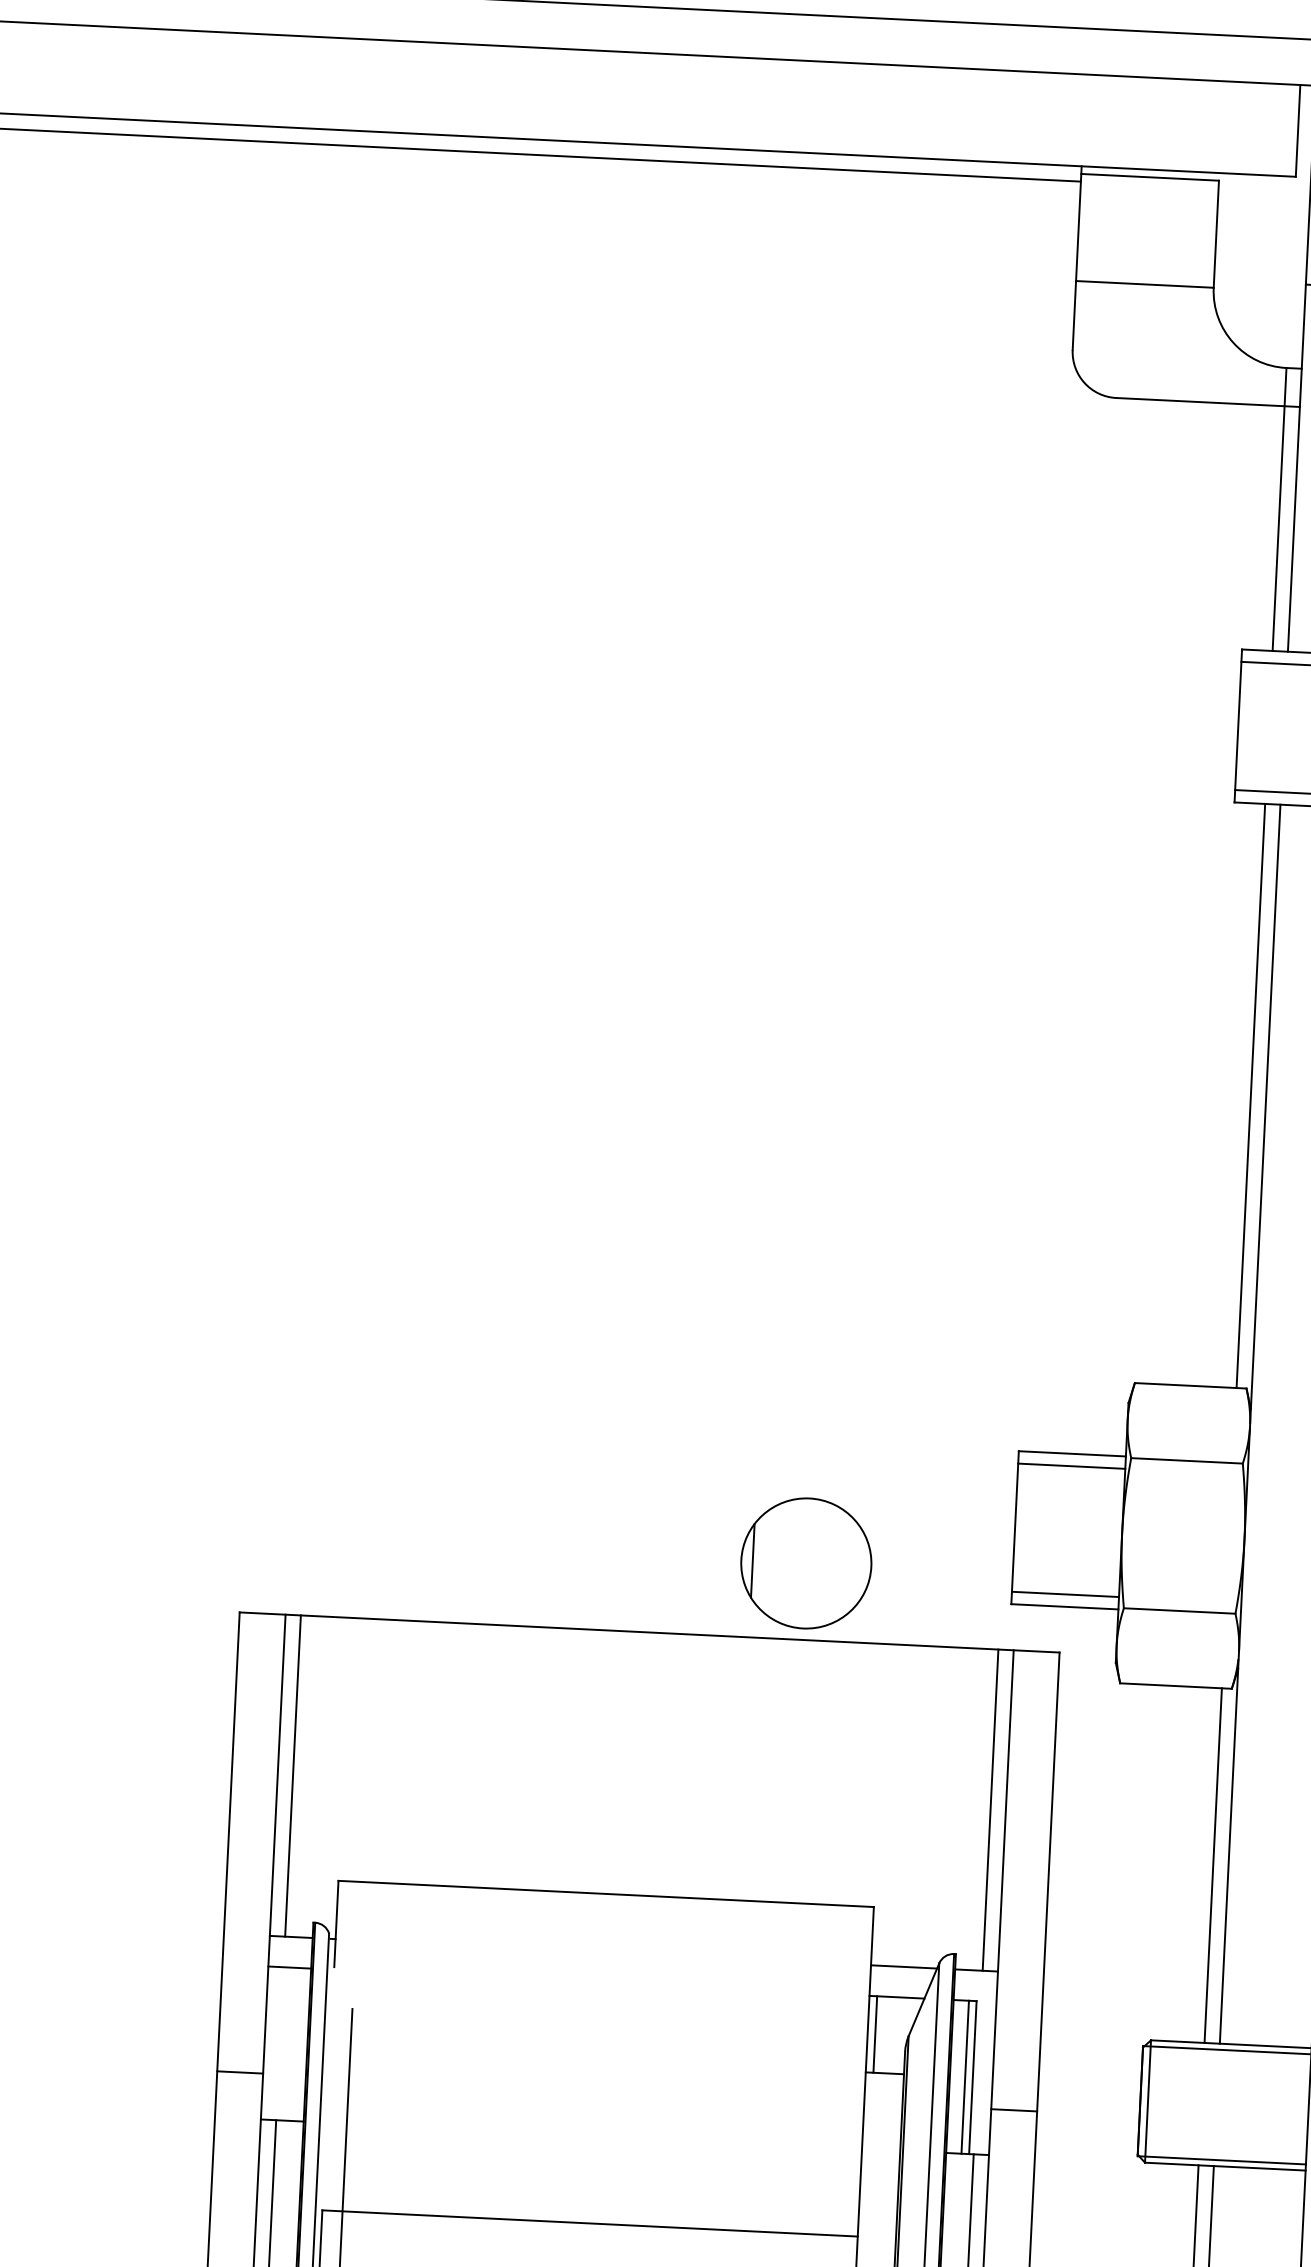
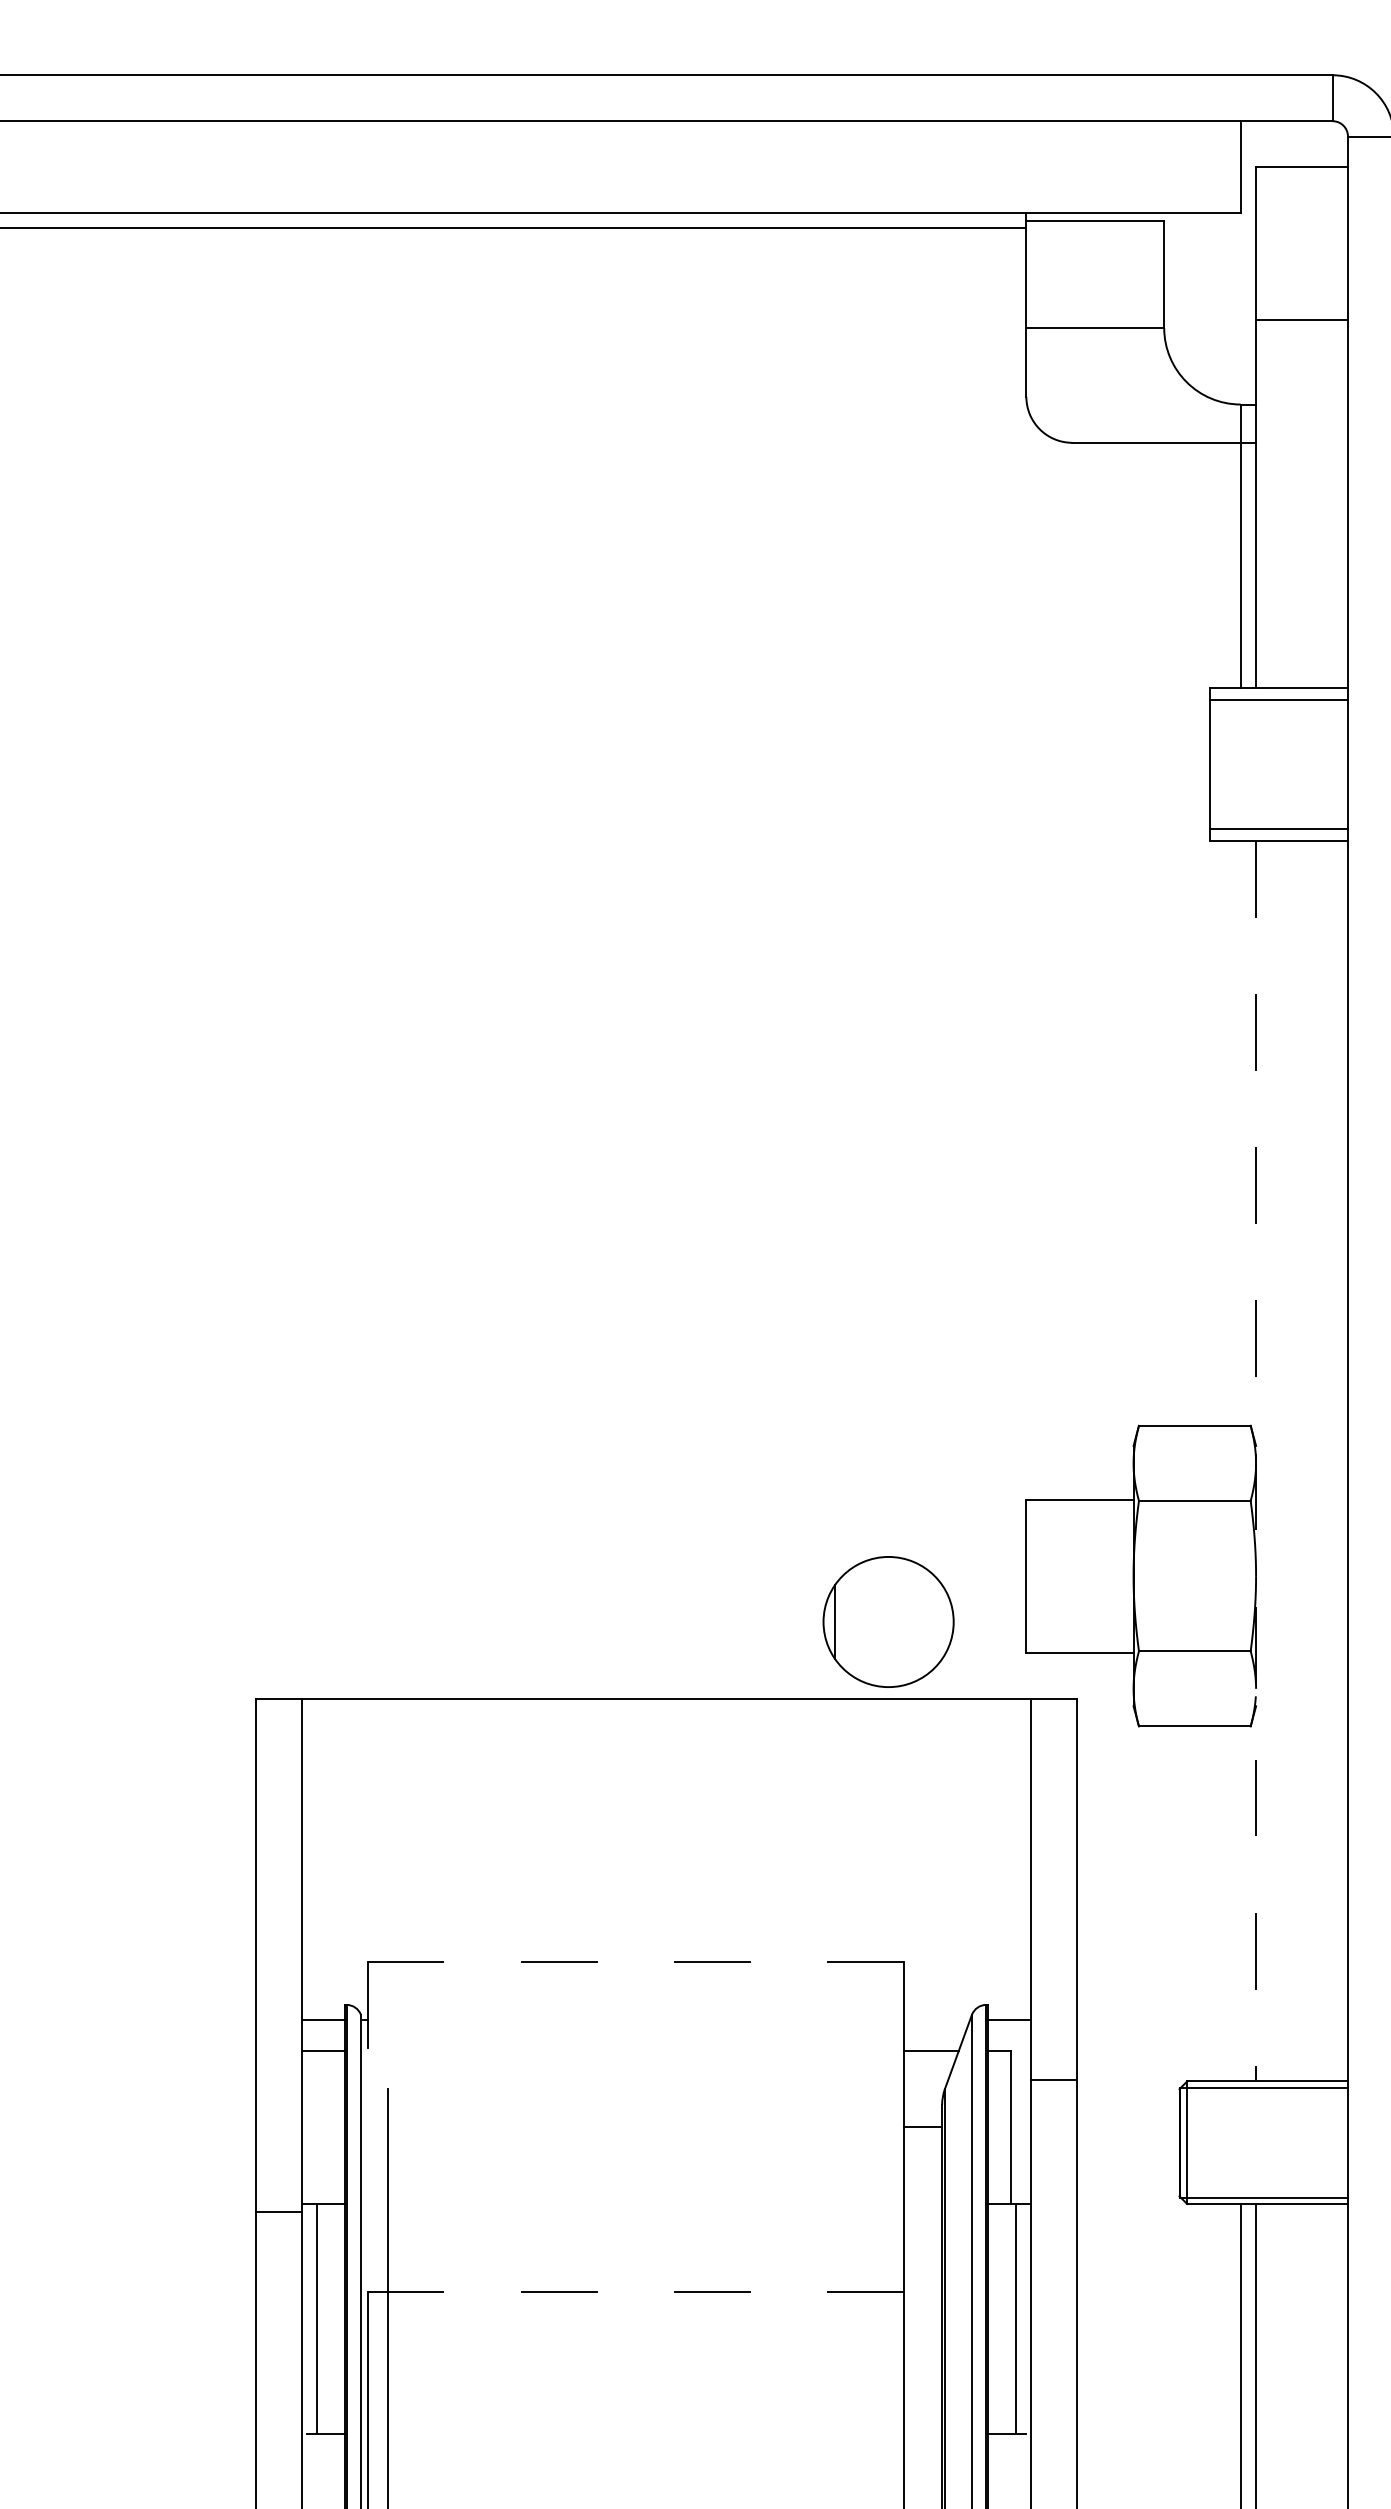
line: (1250, 1096) -> (1240, 1133), removed
line: (1250, 1424) -> (1256, 1461), solid -> dashed
line: (1071, 1465) -> (1079, 1511), removed
part: (806, 1562) -> (888, 1621), moved
line: (1065, 1594) -> (1079, 1640), removed
line: (293, 1776) -> (317, 1859), removed
line: (990, 1810) -> (1015, 1859), removed
line: (1212, 1865) -> (1240, 1903), removed
line: (605, 1893) -> (635, 1961), solid -> dashed
line: (903, 1967) -> (936, 2020), removed
line: (875, 2033) -> (911, 2088), removed
line: (239, 2072) -> (278, 2212), moved
line: (965, 2077) -> (1003, 2127), removed
line: (1013, 2110) -> (1053, 2080), moved
line: (590, 2223) -> (636, 2291), solid -> dashed

